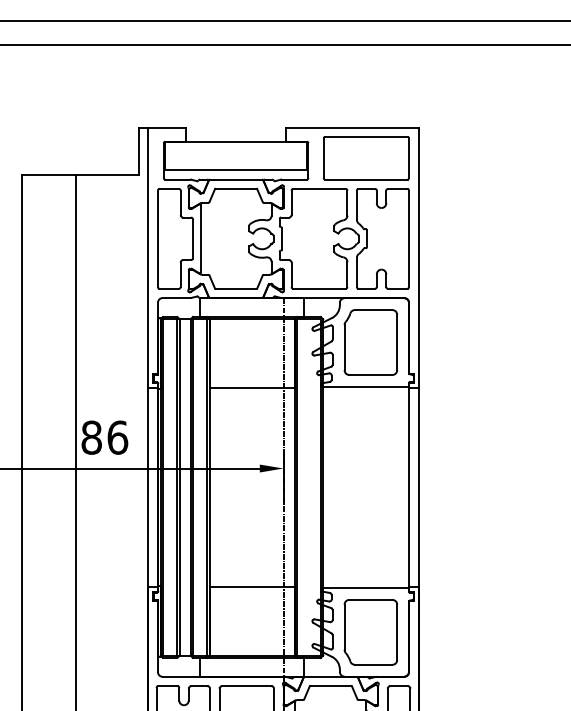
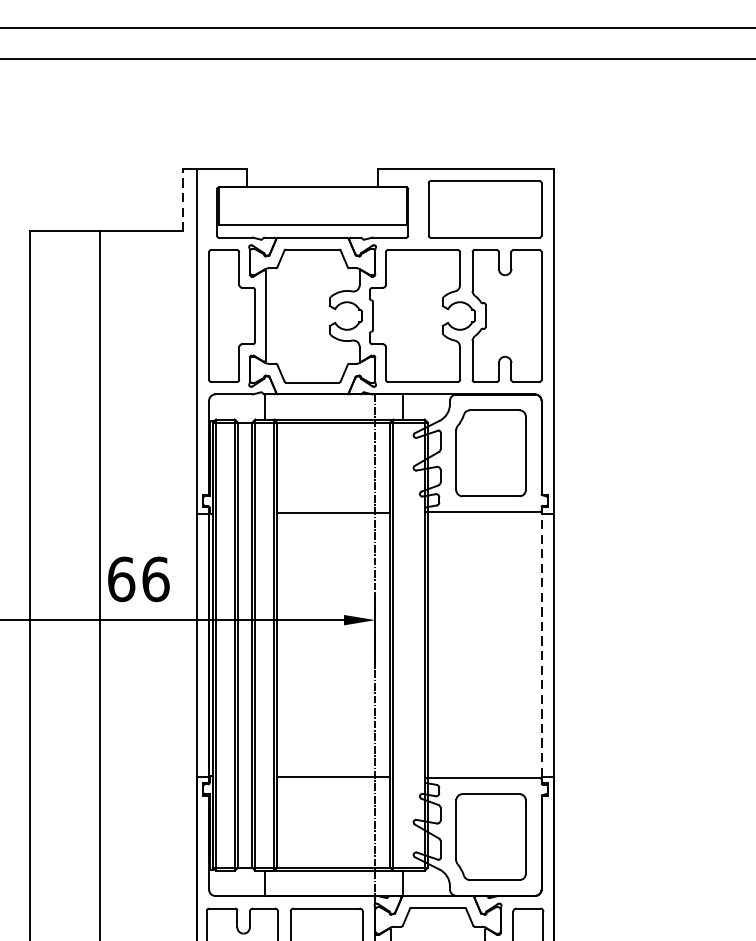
line: (138, 151) -> (183, 200), solid -> dashed
text: (91, 437) -> (121, 579), 86 -> 66
line: (409, 486) -> (542, 643), solid -> dashed

